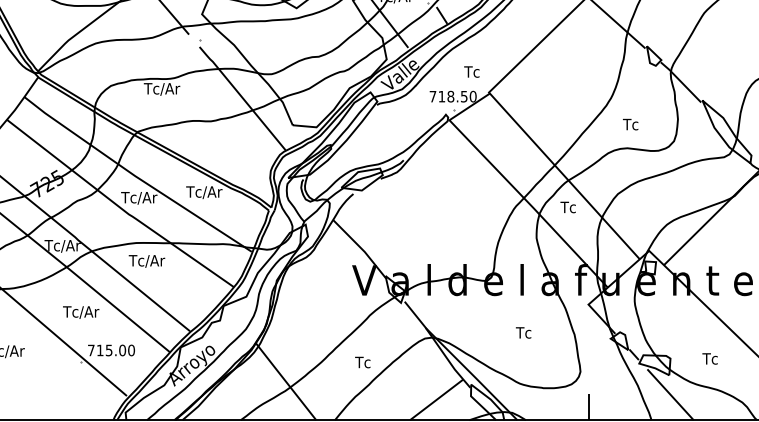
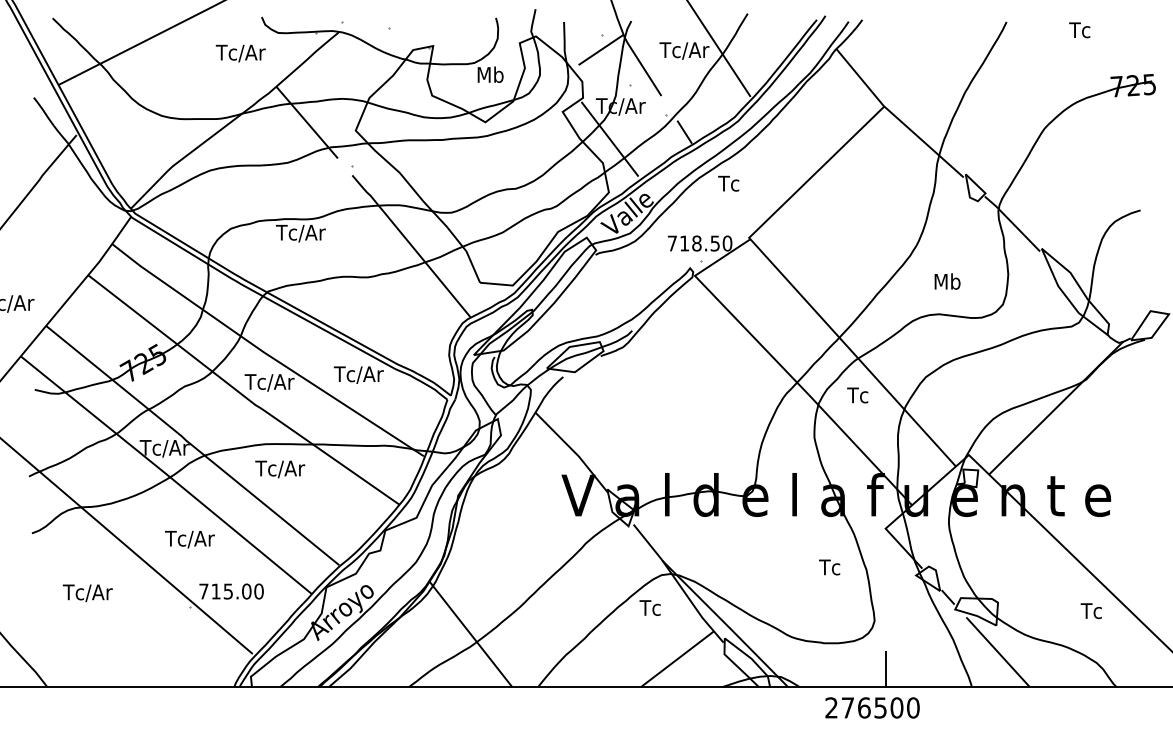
text: (471, 71) -> (728, 183), moved
text: (632, 124) -> (946, 281), Tc -> Mb
text: (523, 332) -> (829, 567), moved
text: (709, 359) -> (1090, 611), moved
text: (362, 362) -> (649, 607), moved

